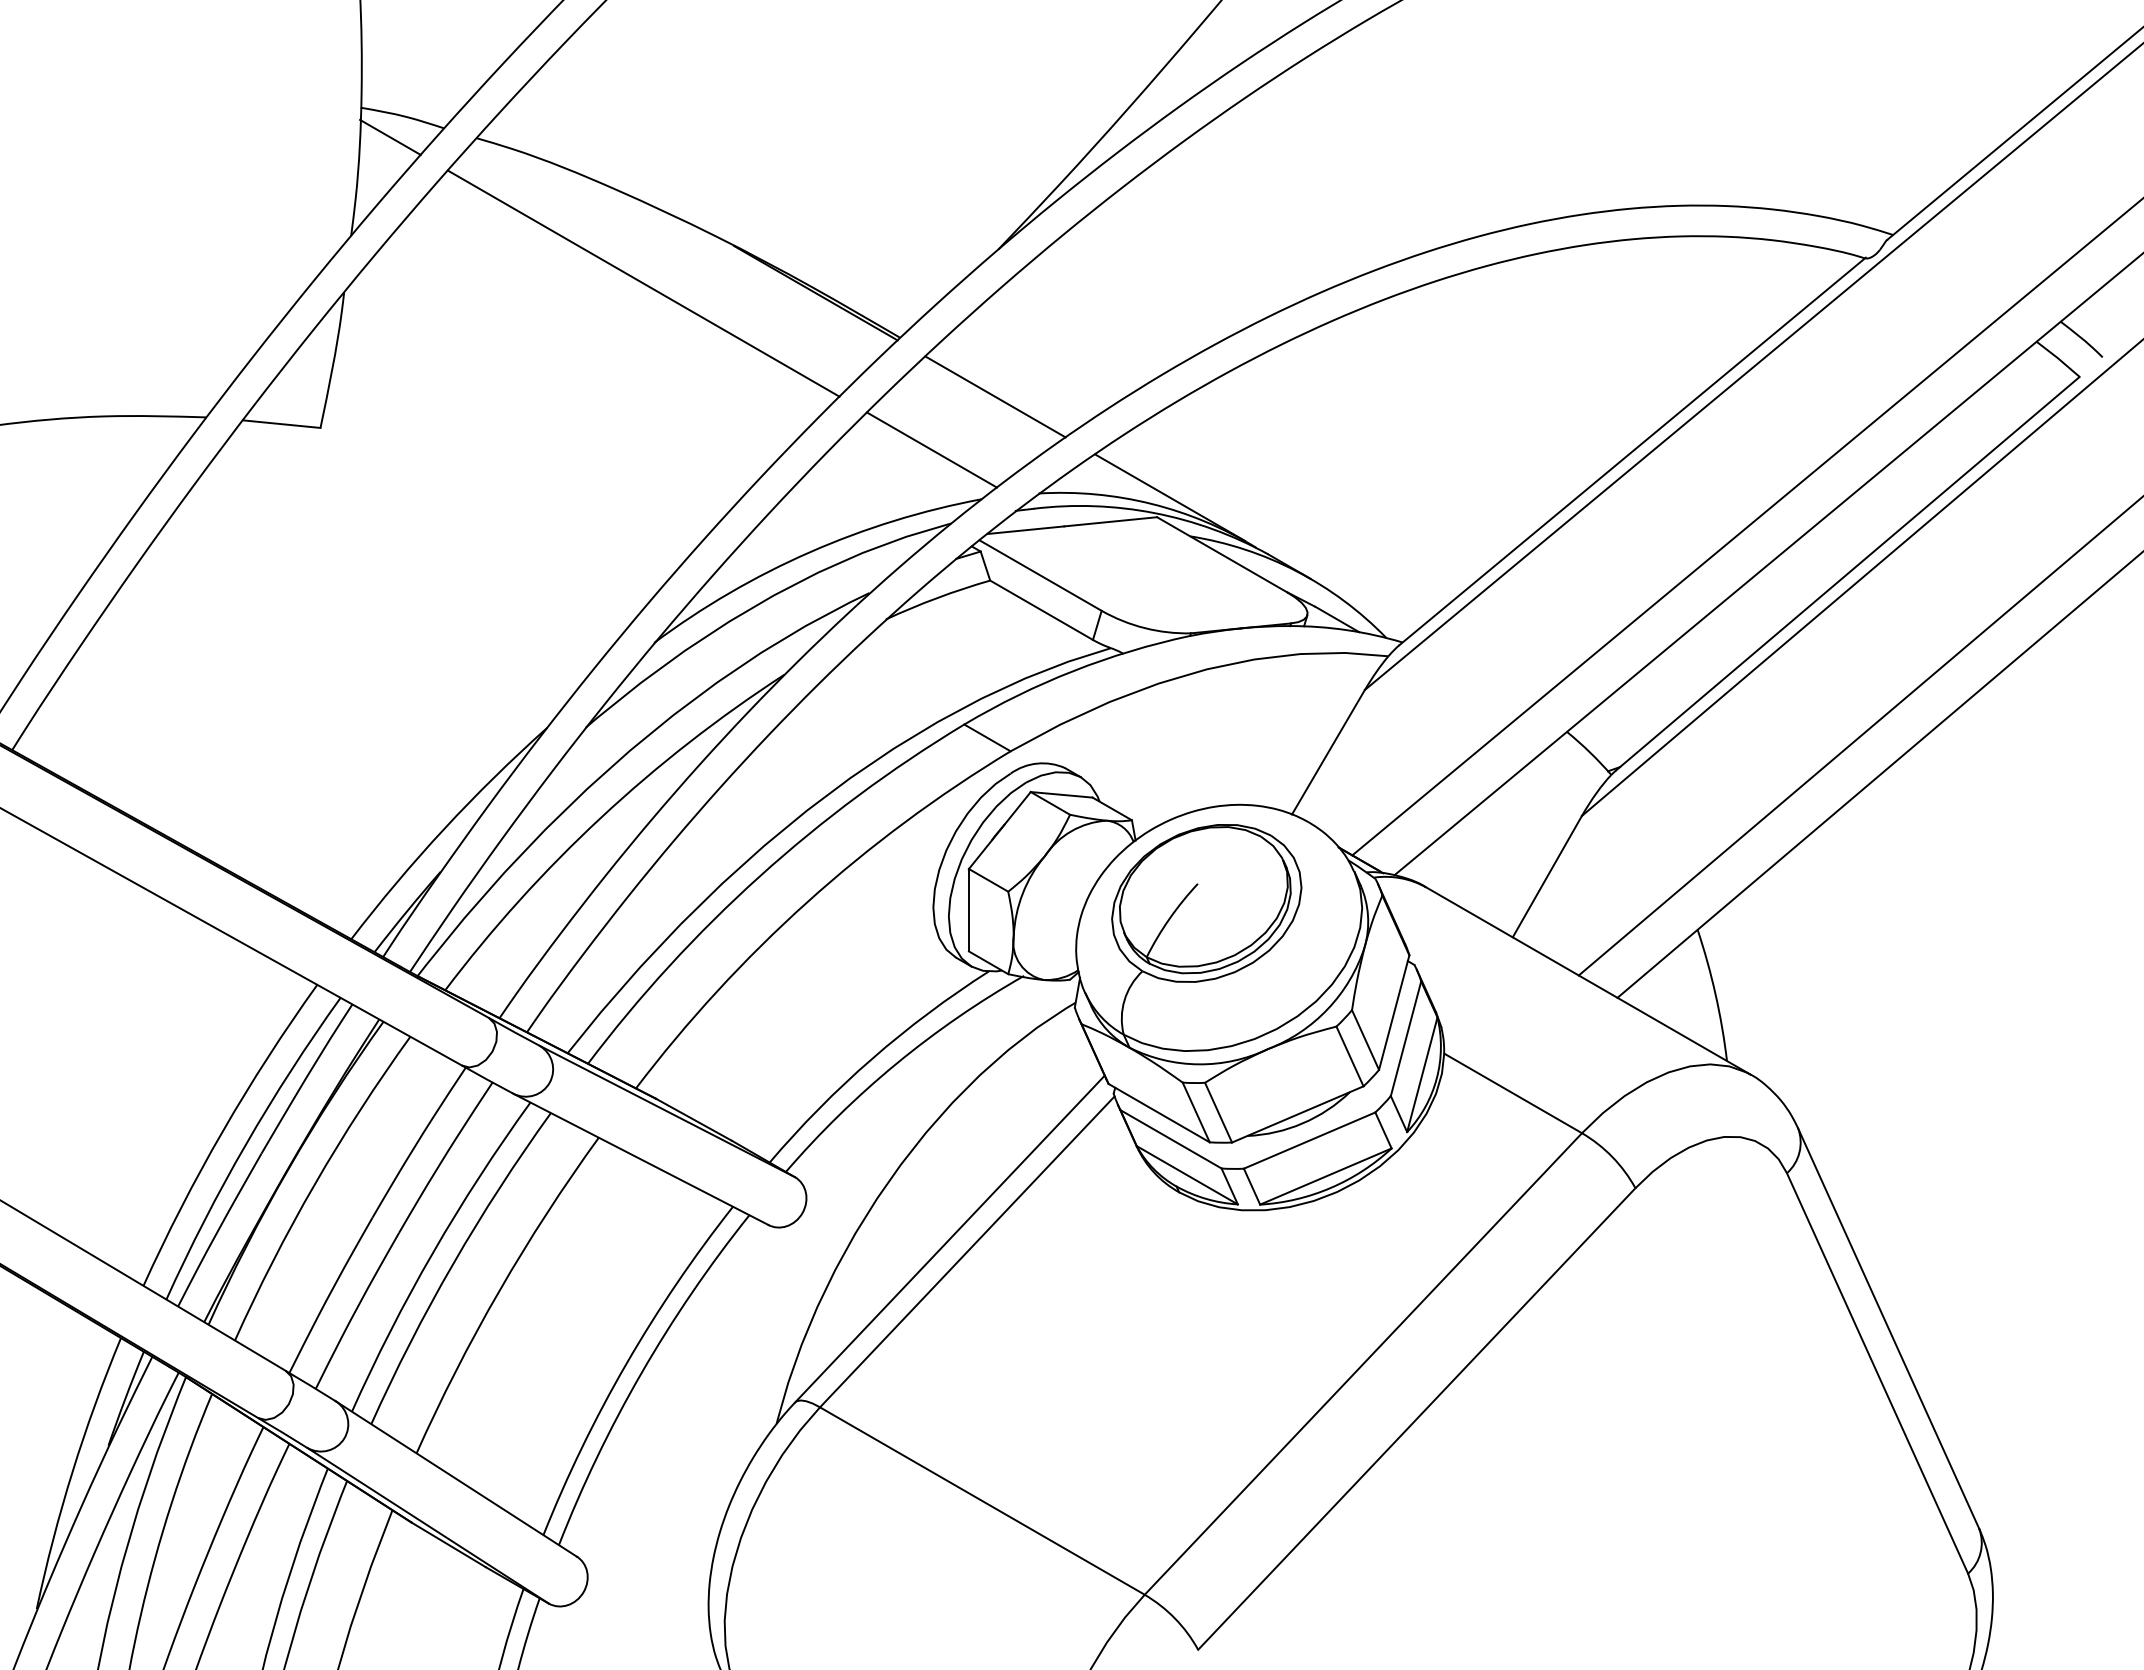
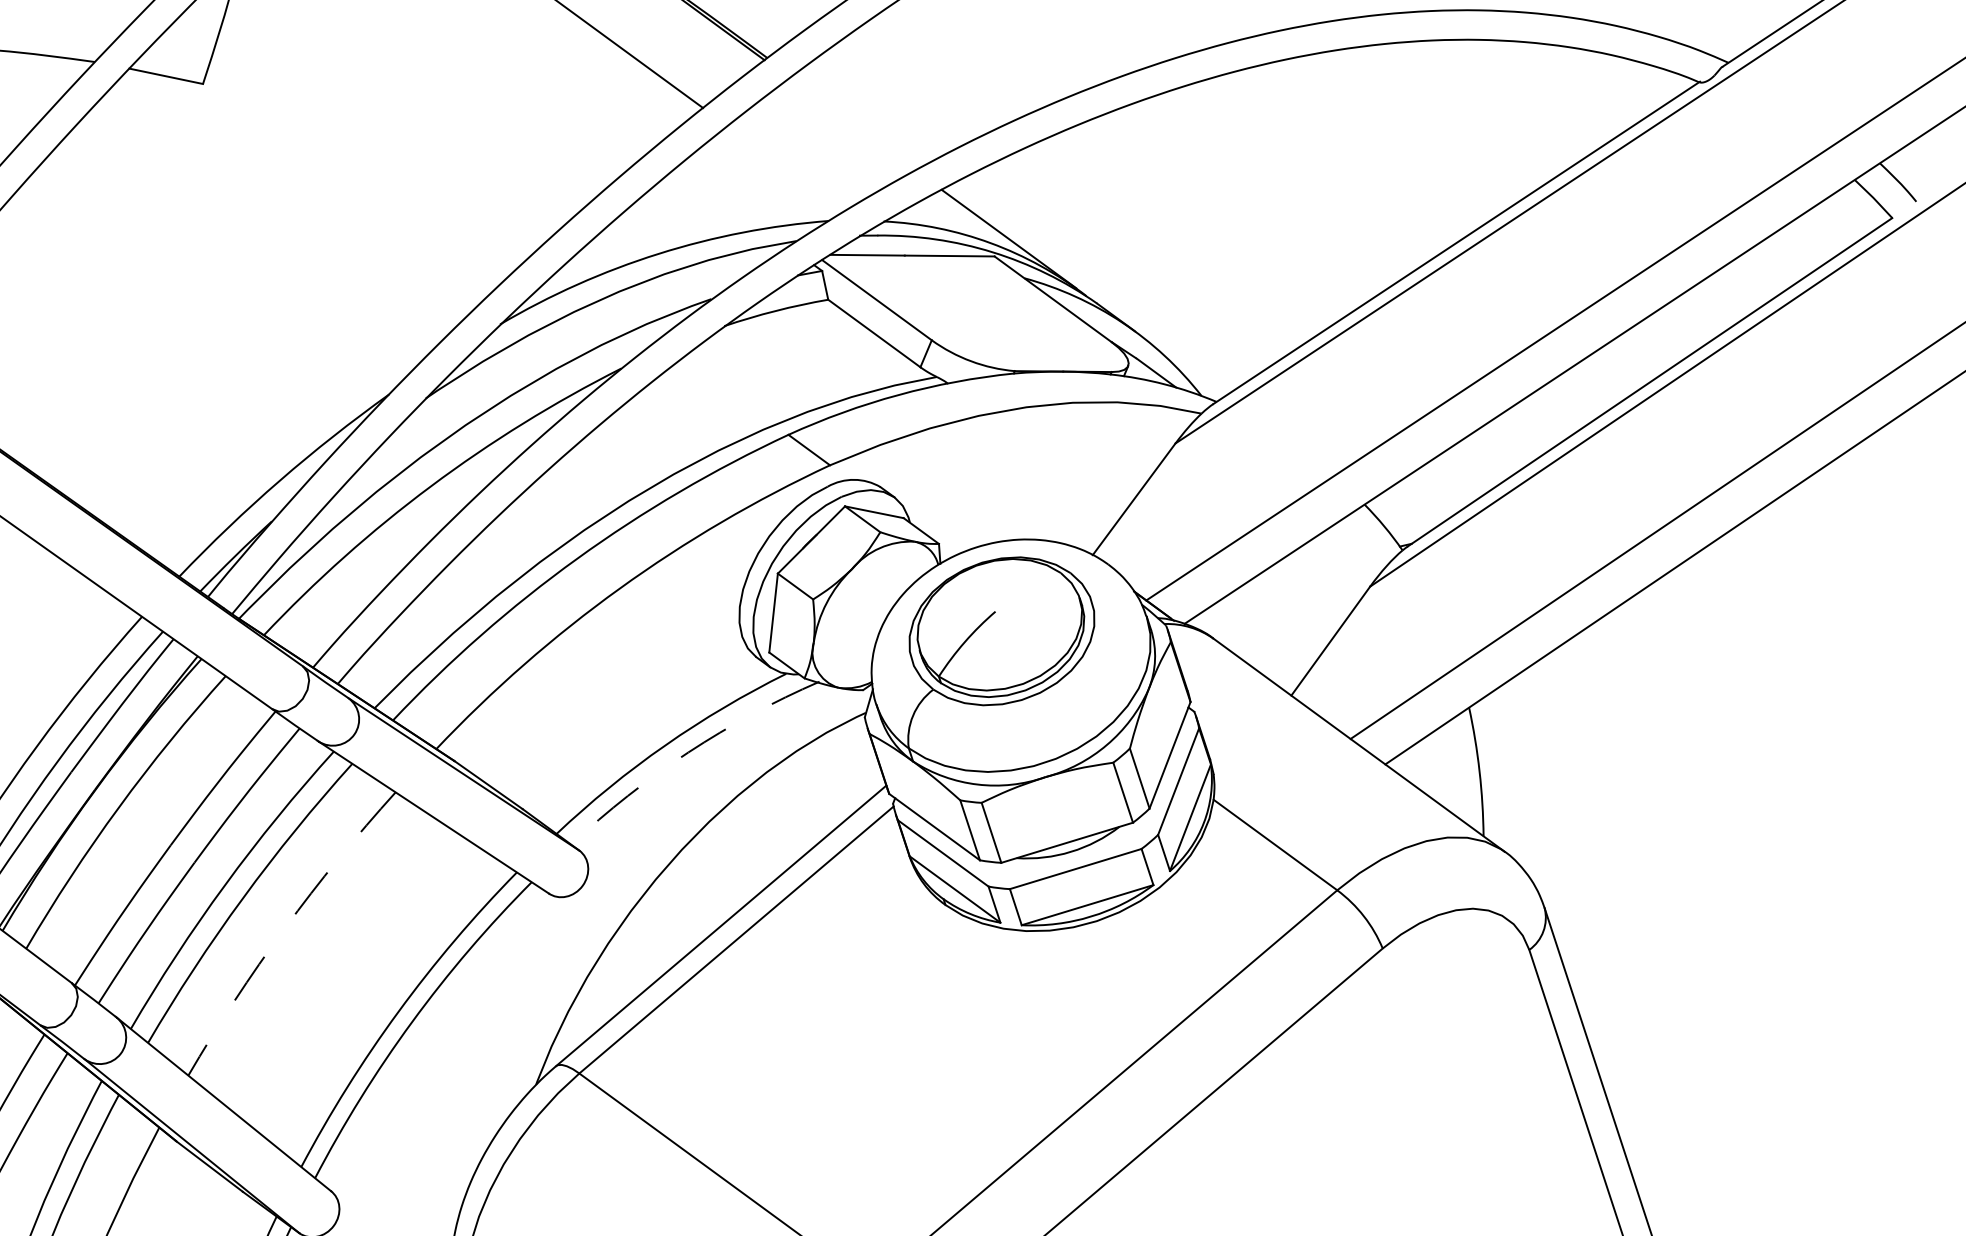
line: (995, 396) -> (852, 124), removed
line: (931, 449) -> (785, 168), removed
arc: (896, 1063) -> (688, 752), solid -> dashed
arc: (499, 1290) -> (284, 928), solid -> dashed

